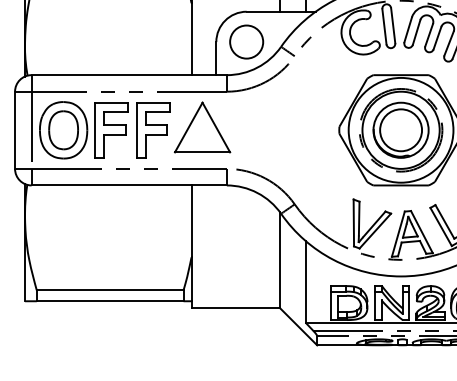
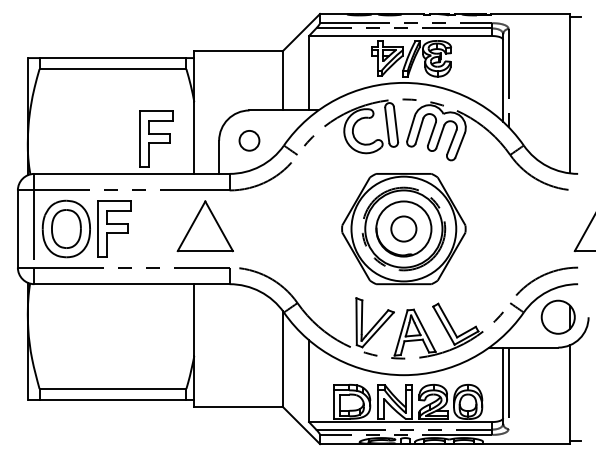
circle: (246, 41) -> (249, 140), size x0.6
part: (153, 129) -> (156, 138), moved
circle: (400, 130) -> (403, 229), size x0.6

